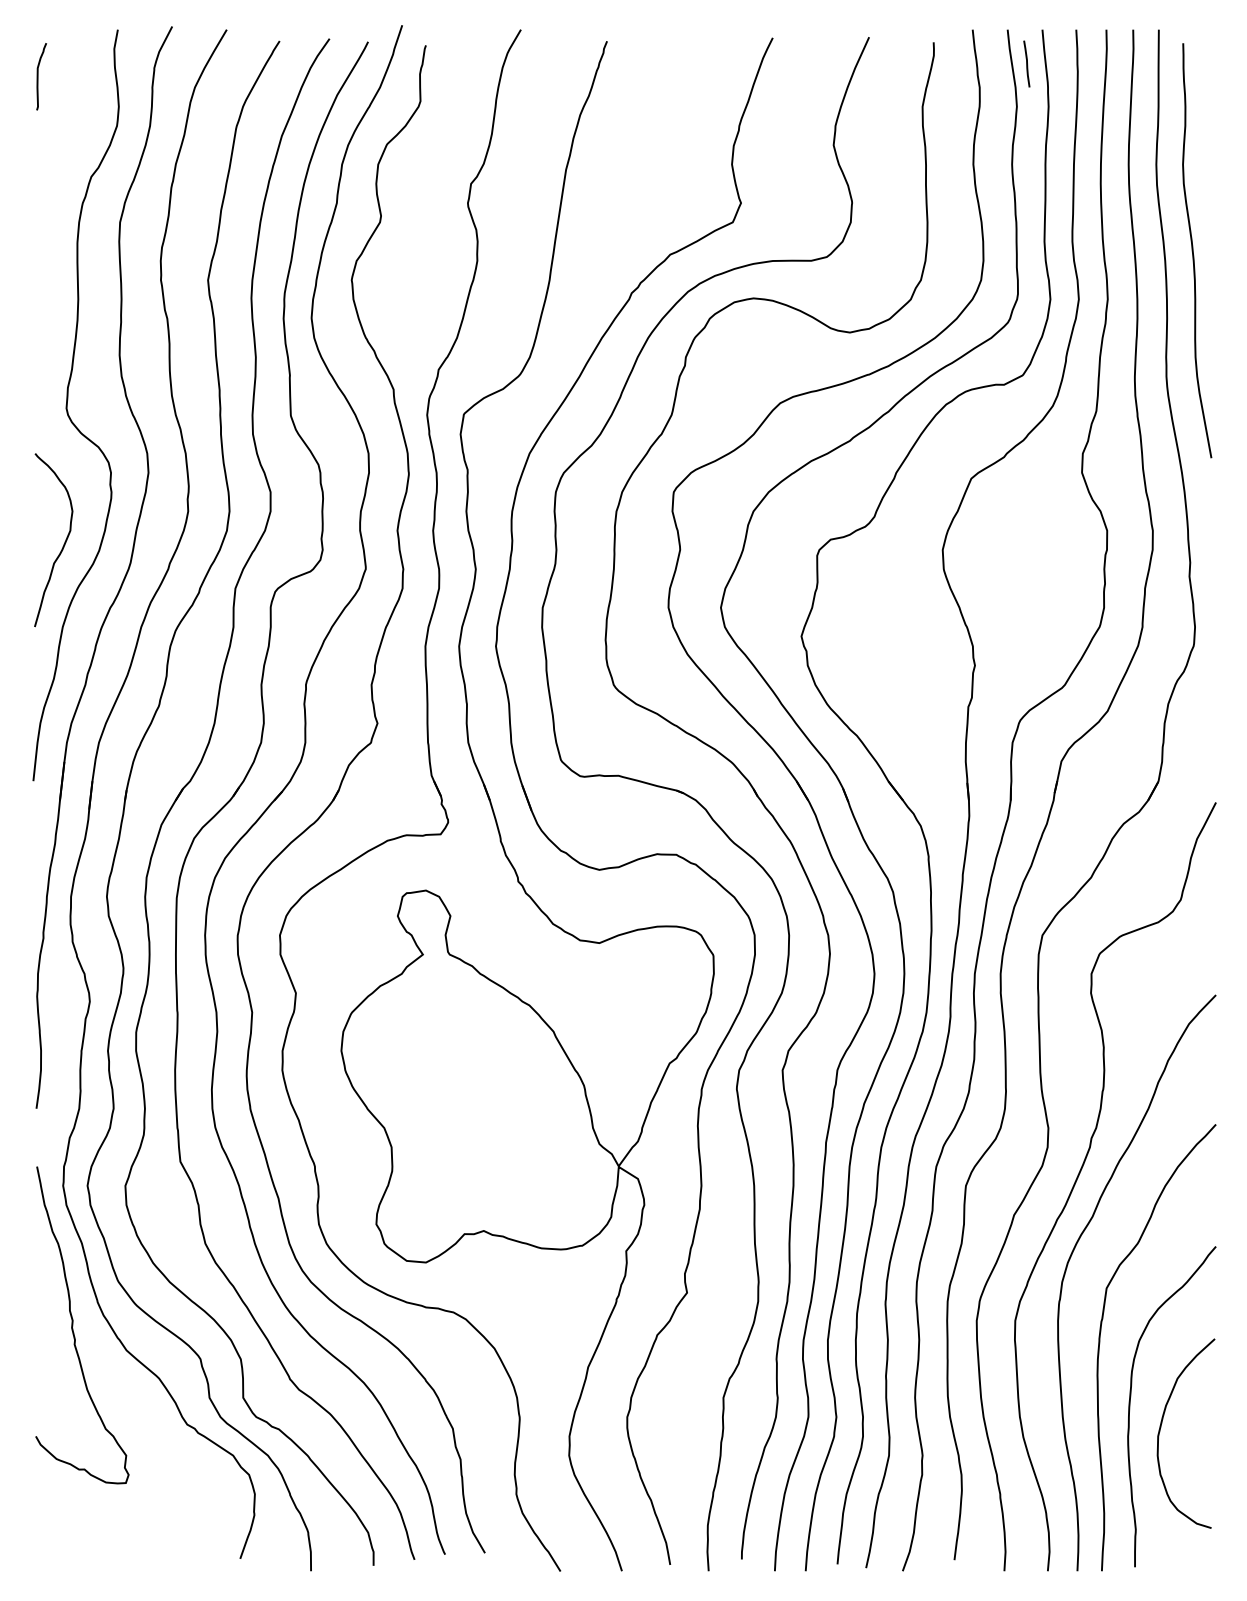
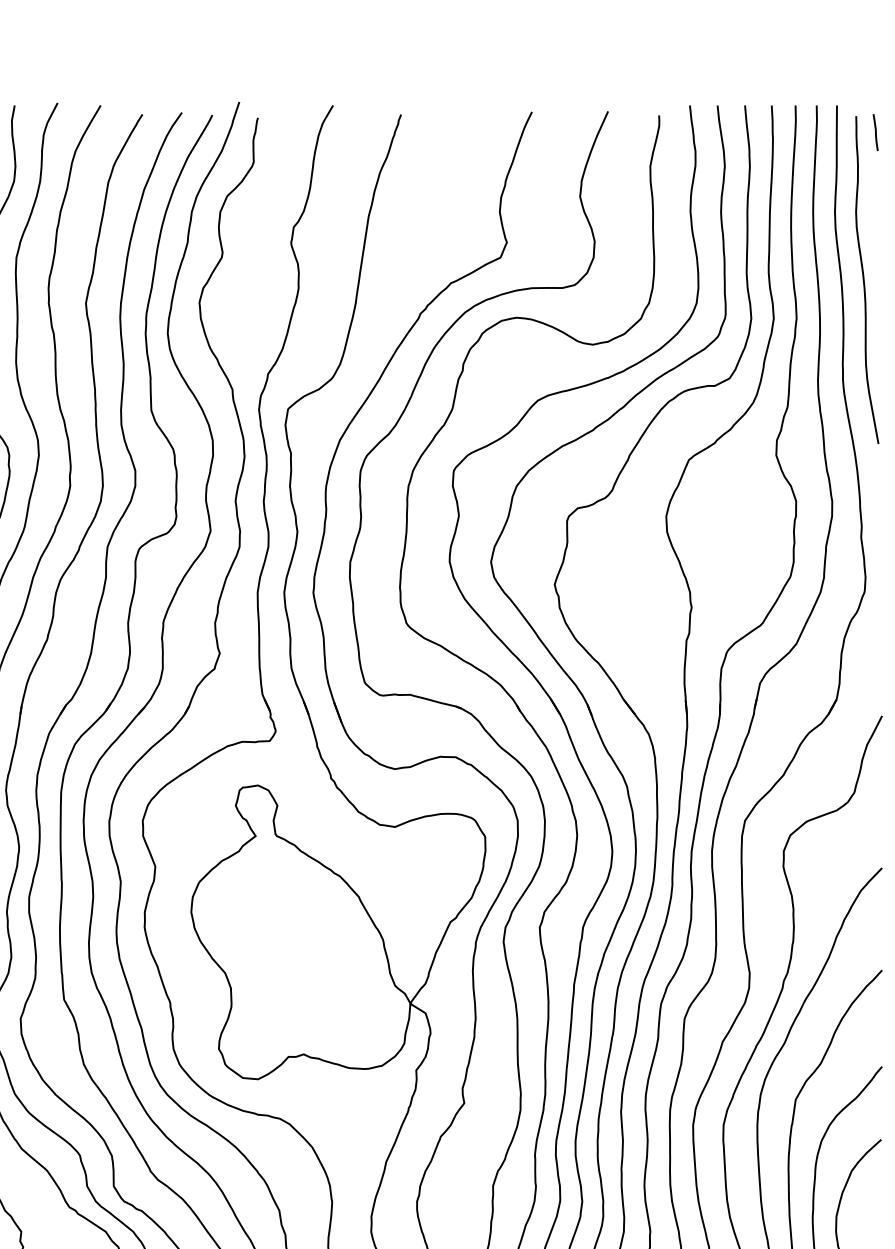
line: (1026, 63) -> (875, 132), moved

